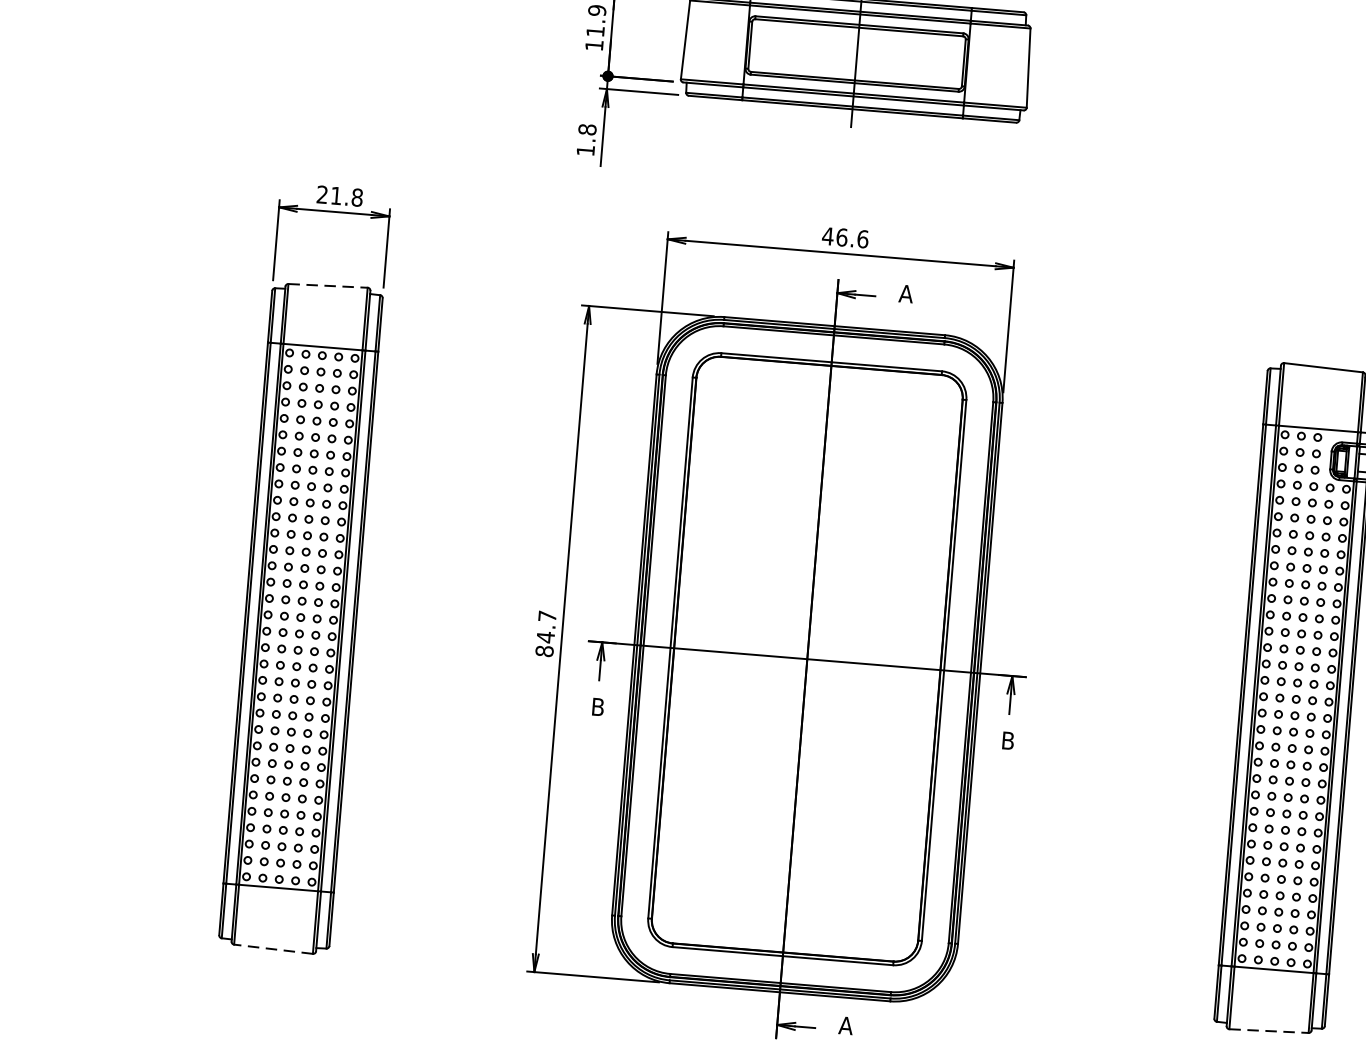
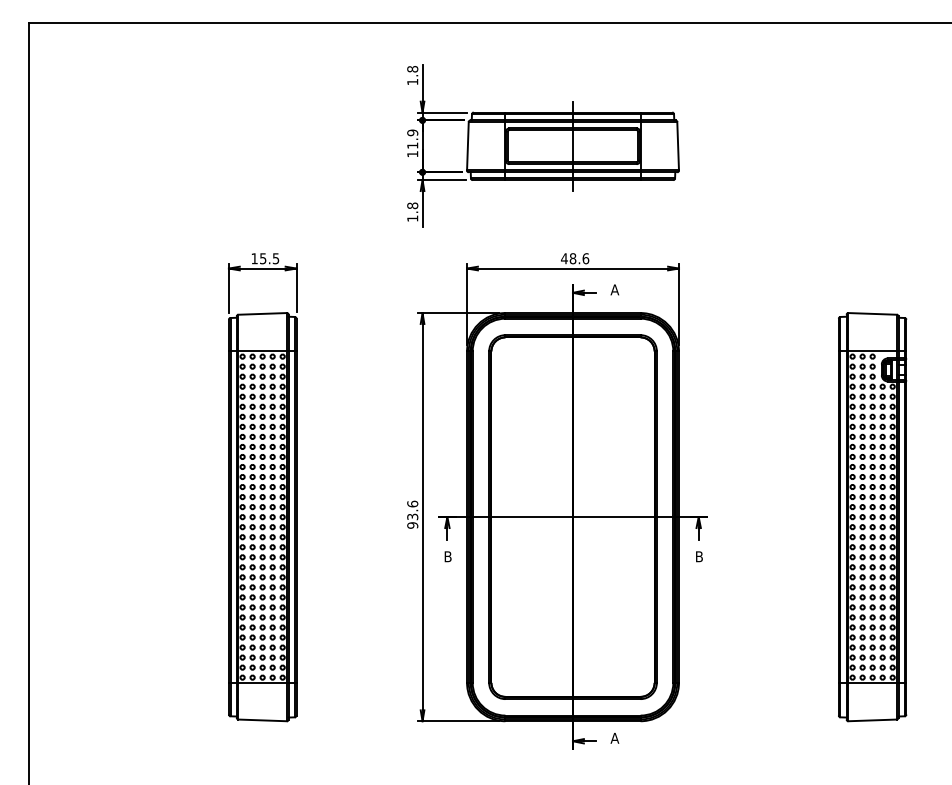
text: (340, 195) -> (265, 258), 21.8 -> 15.5
text: (841, 237) -> (572, 258), 46.6 -> 48.6
line: (329, 285) -> (263, 313), dashed -> solid
text: (545, 633) -> (412, 514), 84.7 -> 93.6
line: (273, 949) -> (262, 720), dashed -> solid
line: (1270, 1031) -> (873, 720), dashed -> solid

